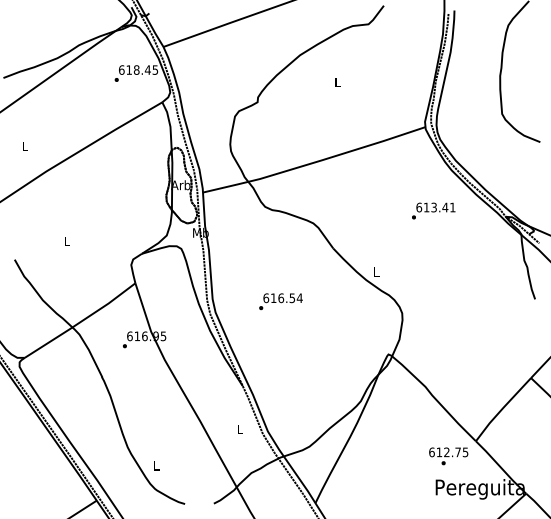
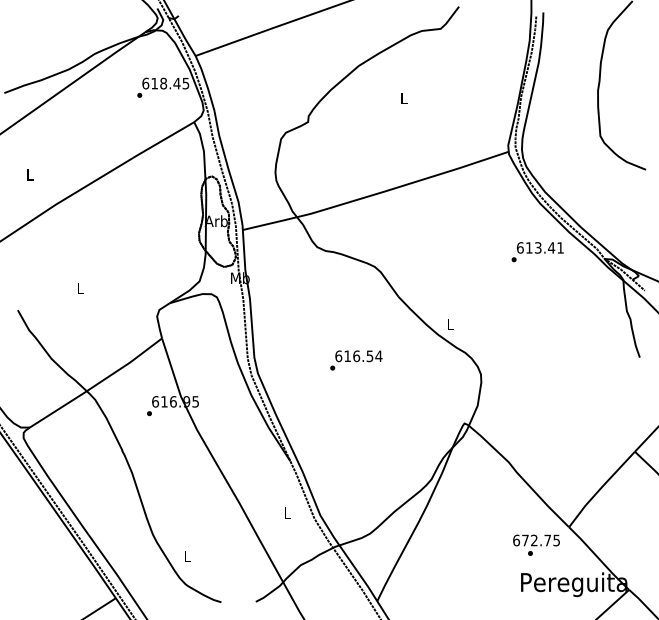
text: (433, 210) -> (537, 251), moved
text: (280, 301) -> (355, 360), moved
text: (439, 452) -> (525, 540), 612.75 -> 672.75

